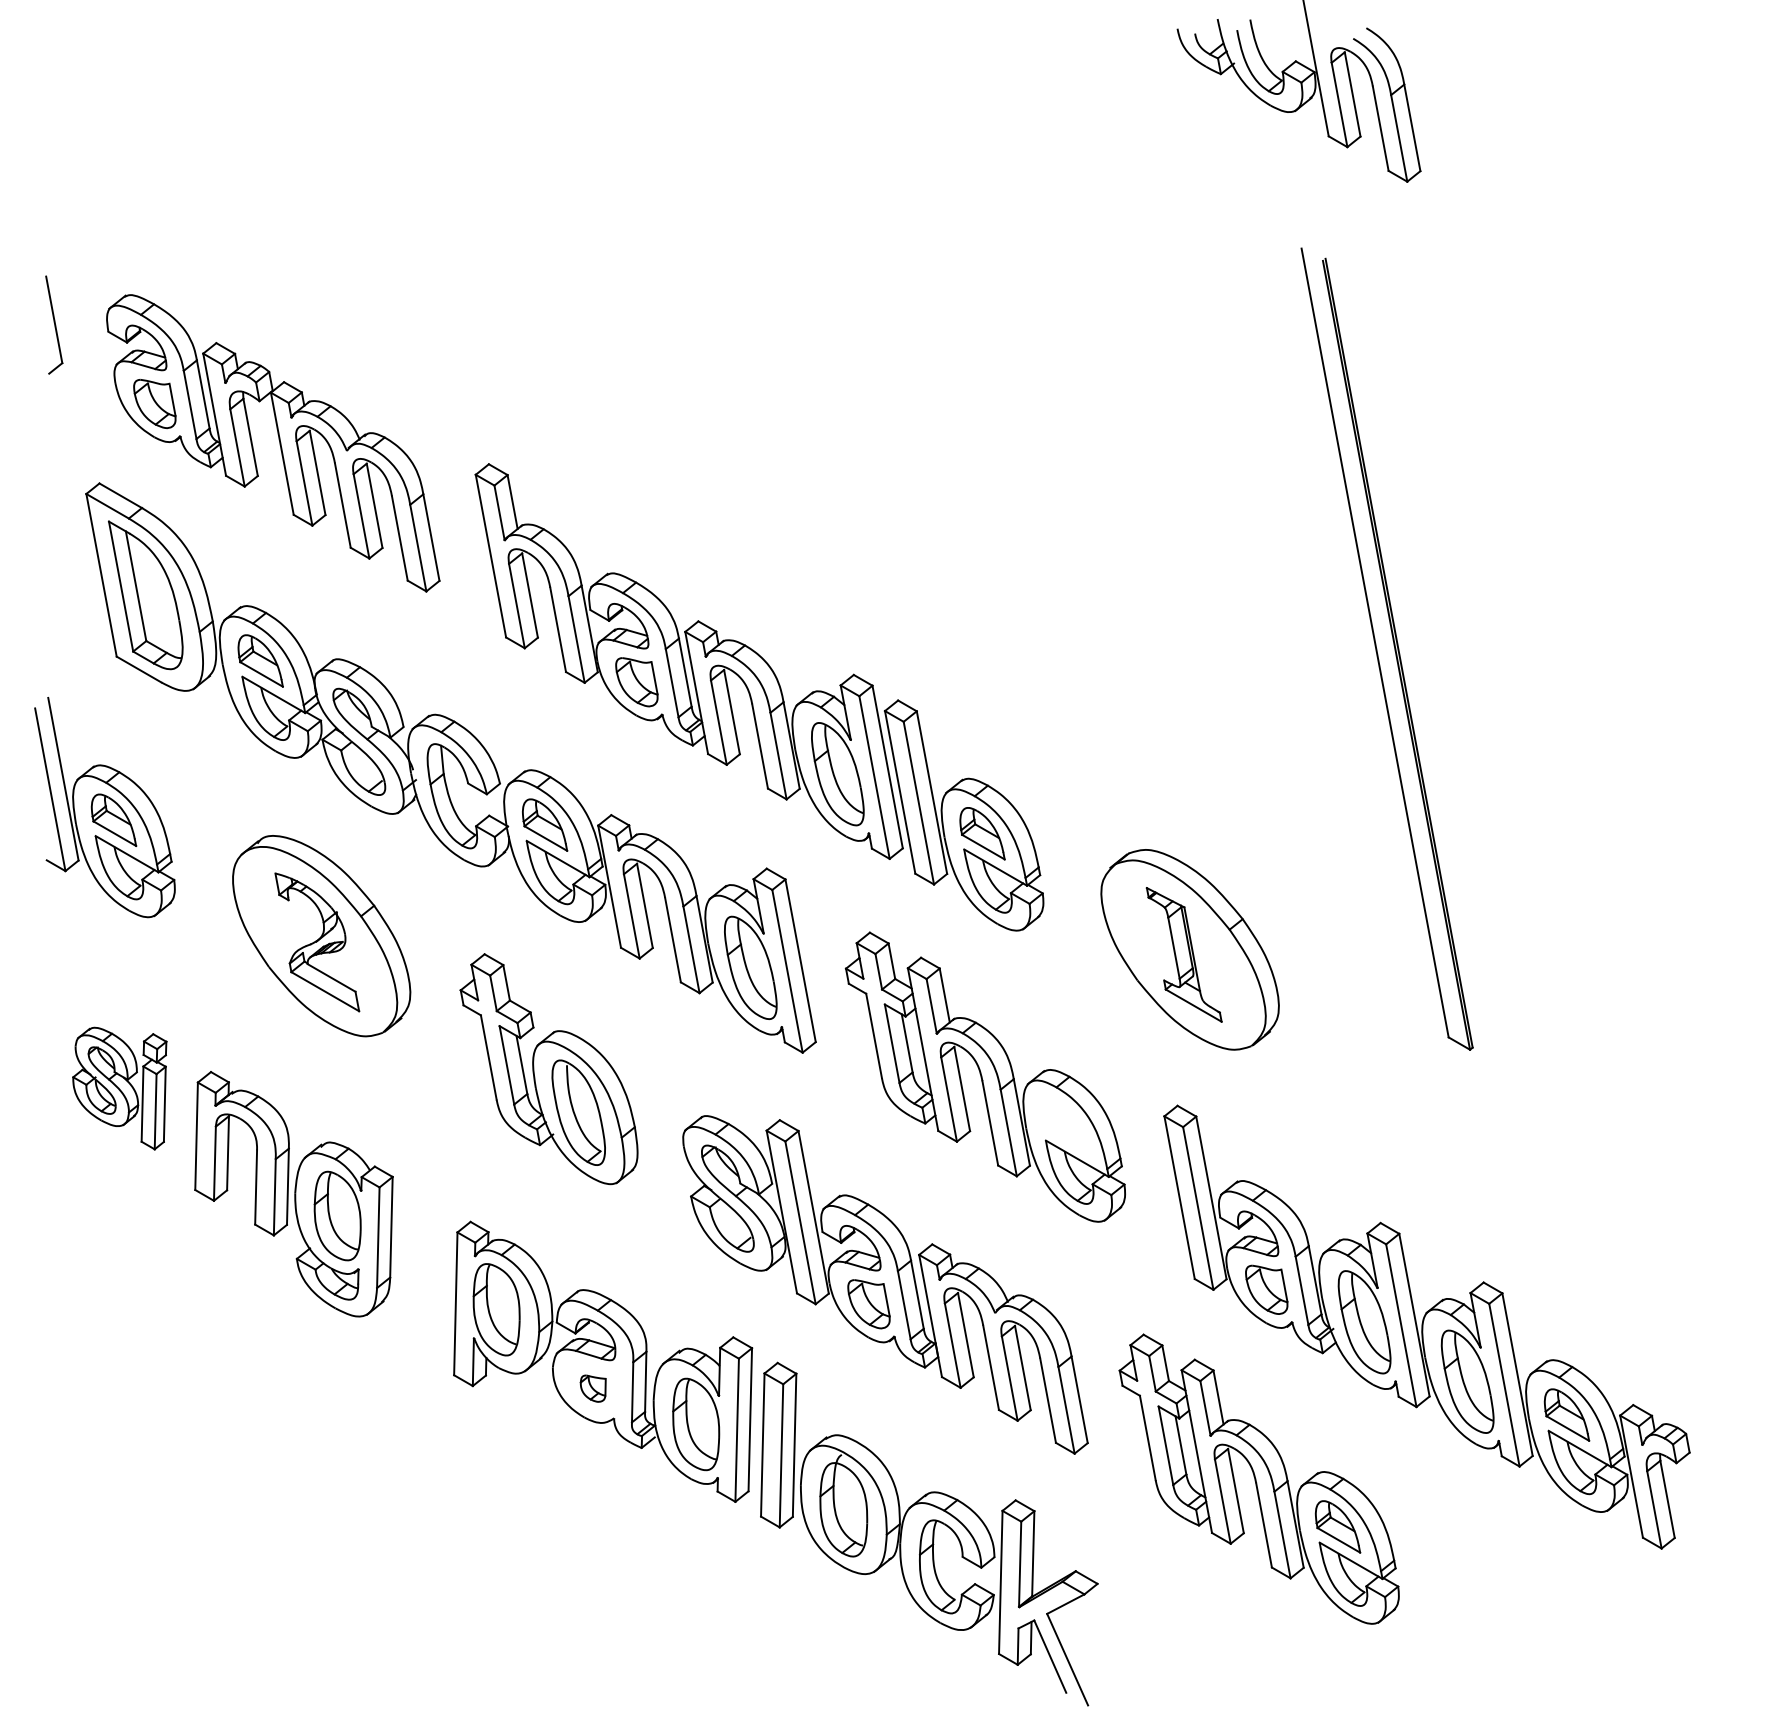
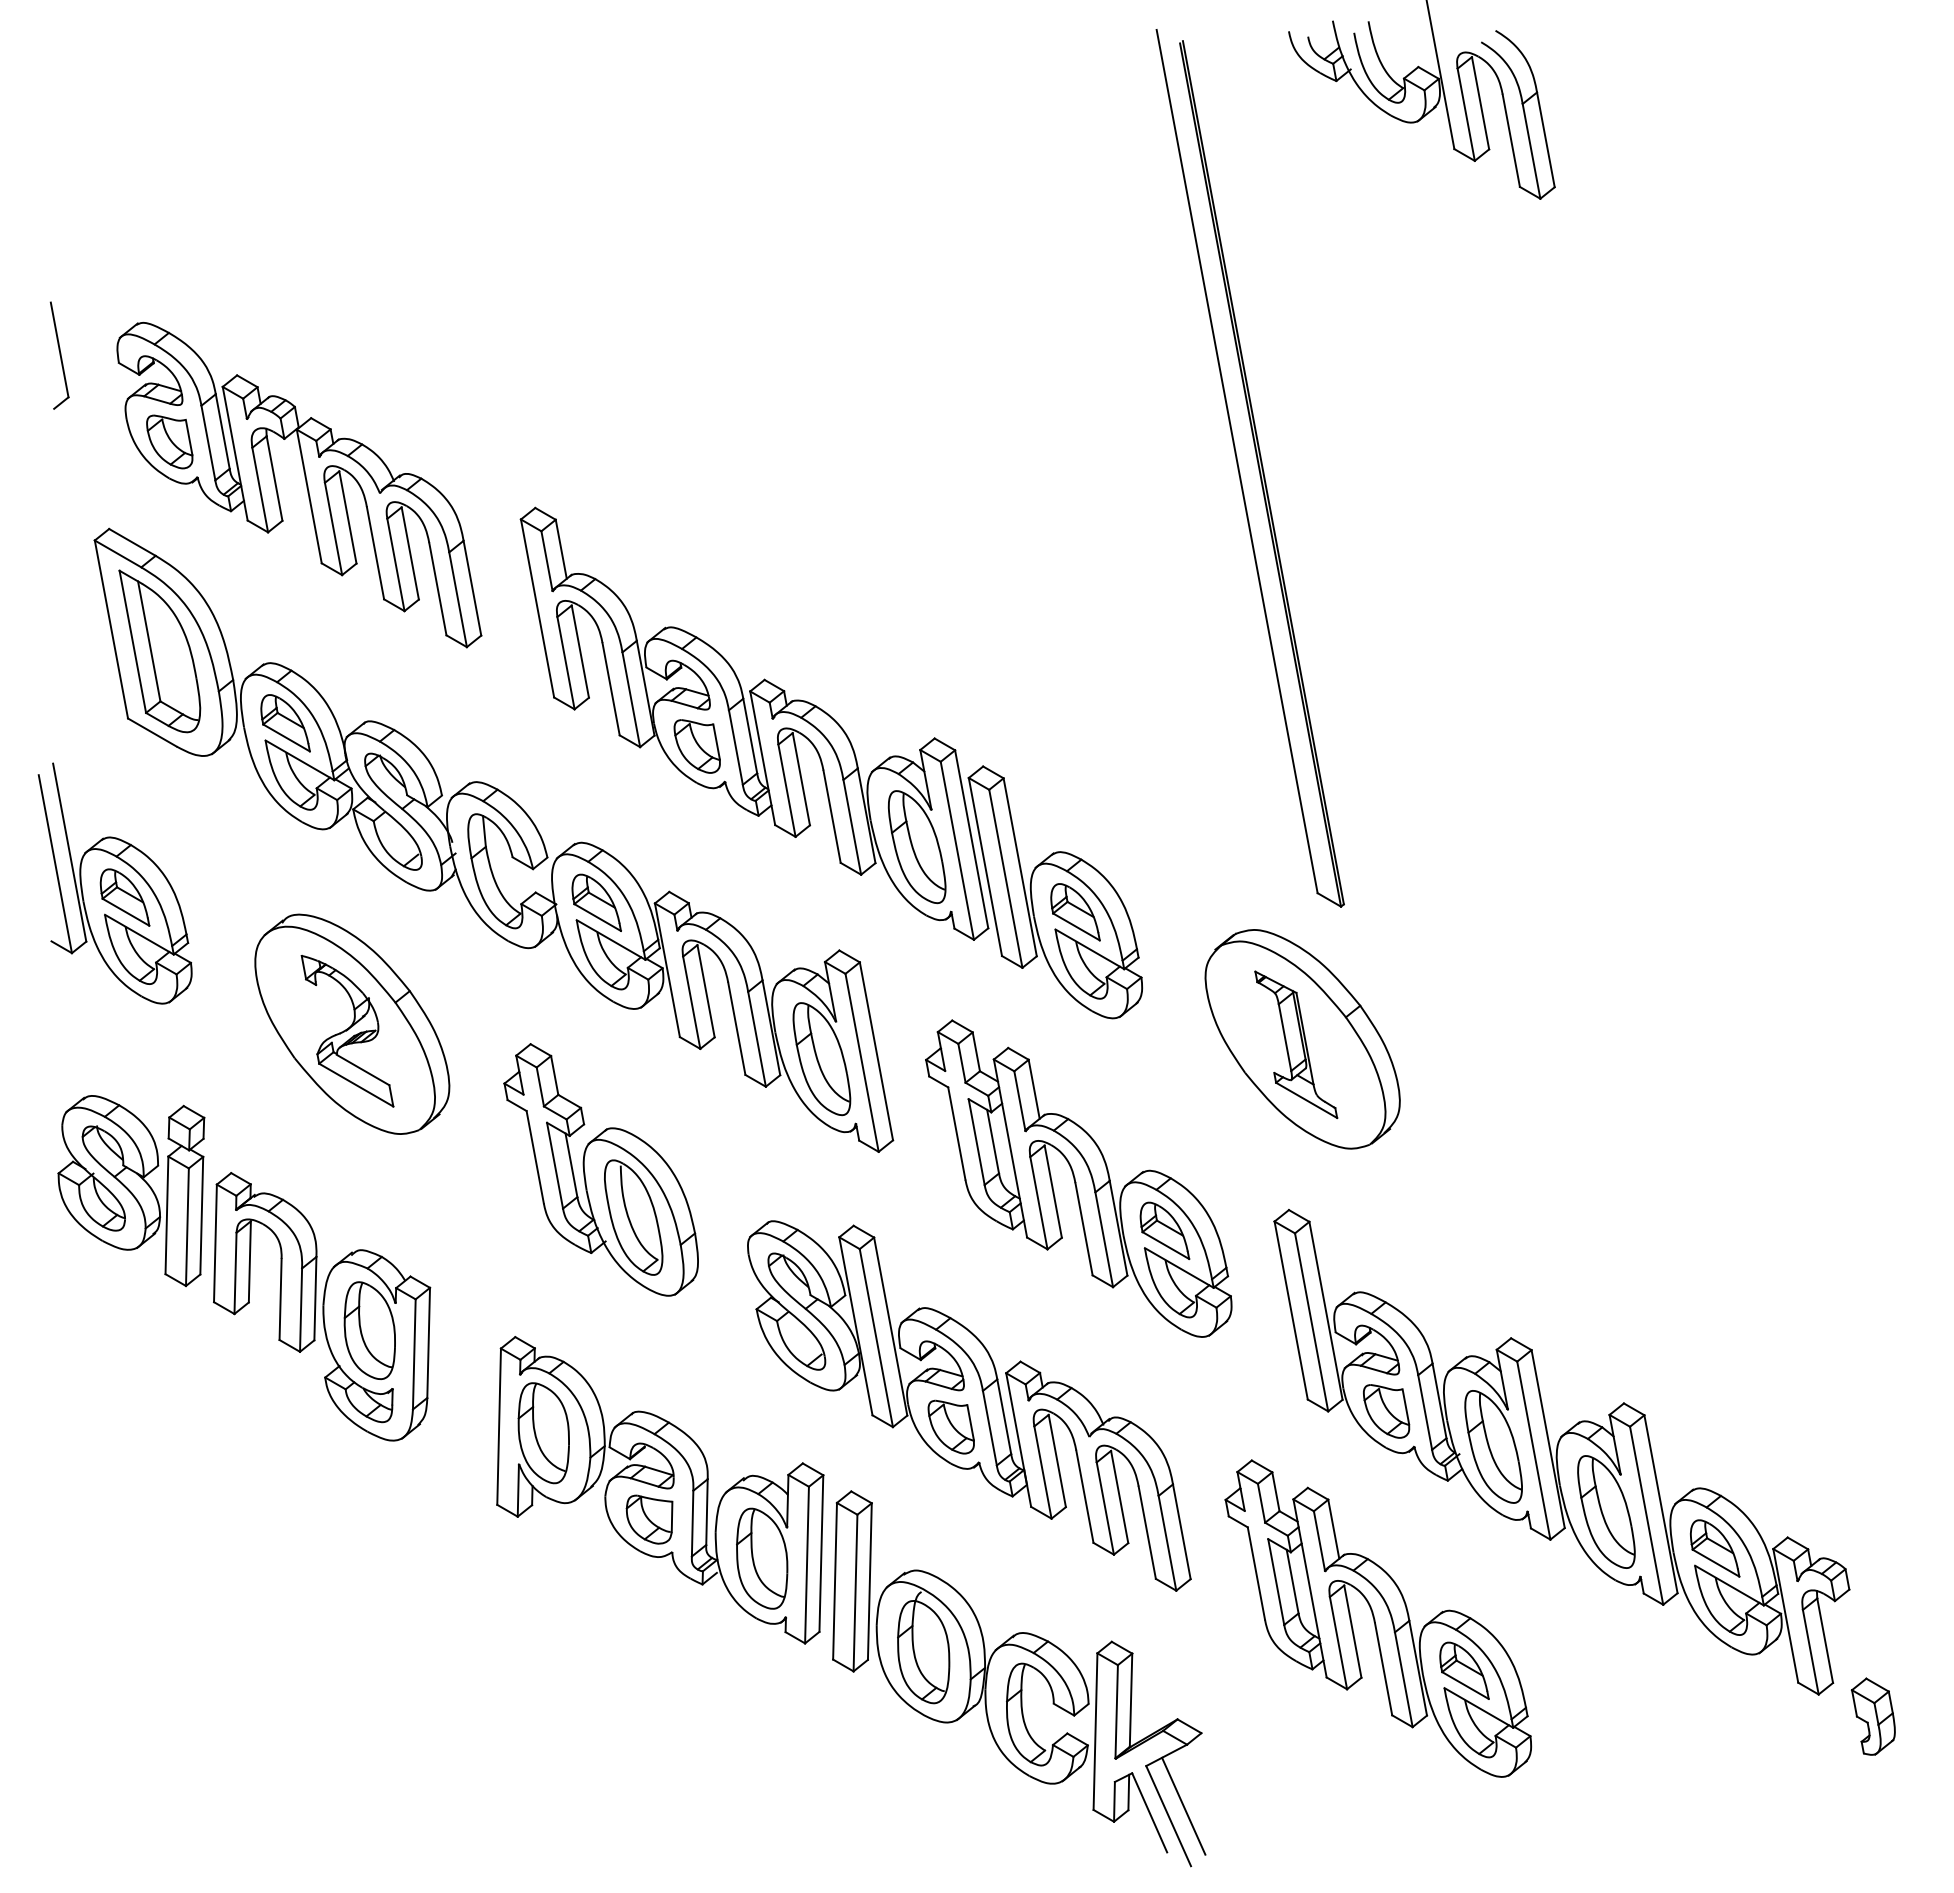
part: (1393, 646) -> (1257, 465), moved
part: (119, 1088) -> (131, 1191), size x1.43
part: (1063, 1124) -> (1164, 1230), added
part: (593, 1388) -> (649, 1519), size x1.67
part: (1710, 1568) -> (1872, 1716), added
line: (1081, 1649) -> (1183, 1805), added

